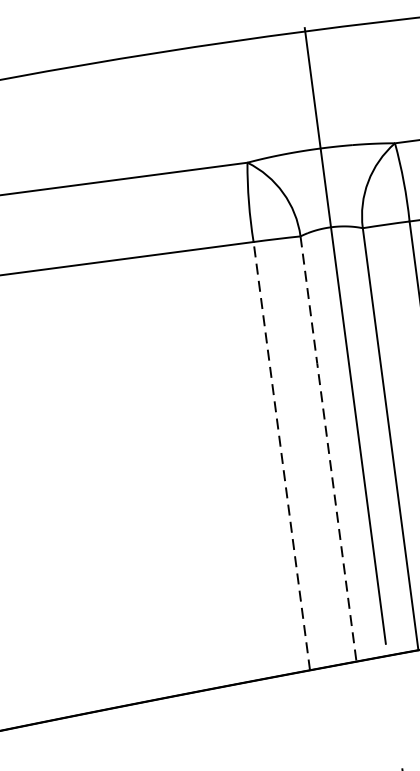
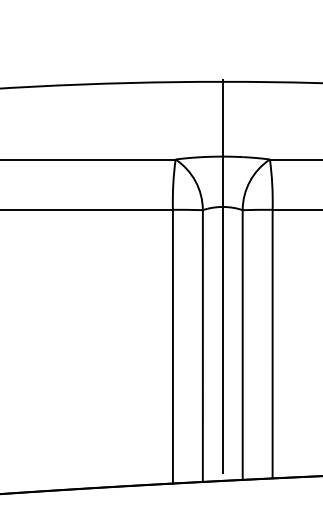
line: (327, 448) -> (202, 345), dashed -> solid
line: (281, 455) -> (172, 346), dashed -> solid

